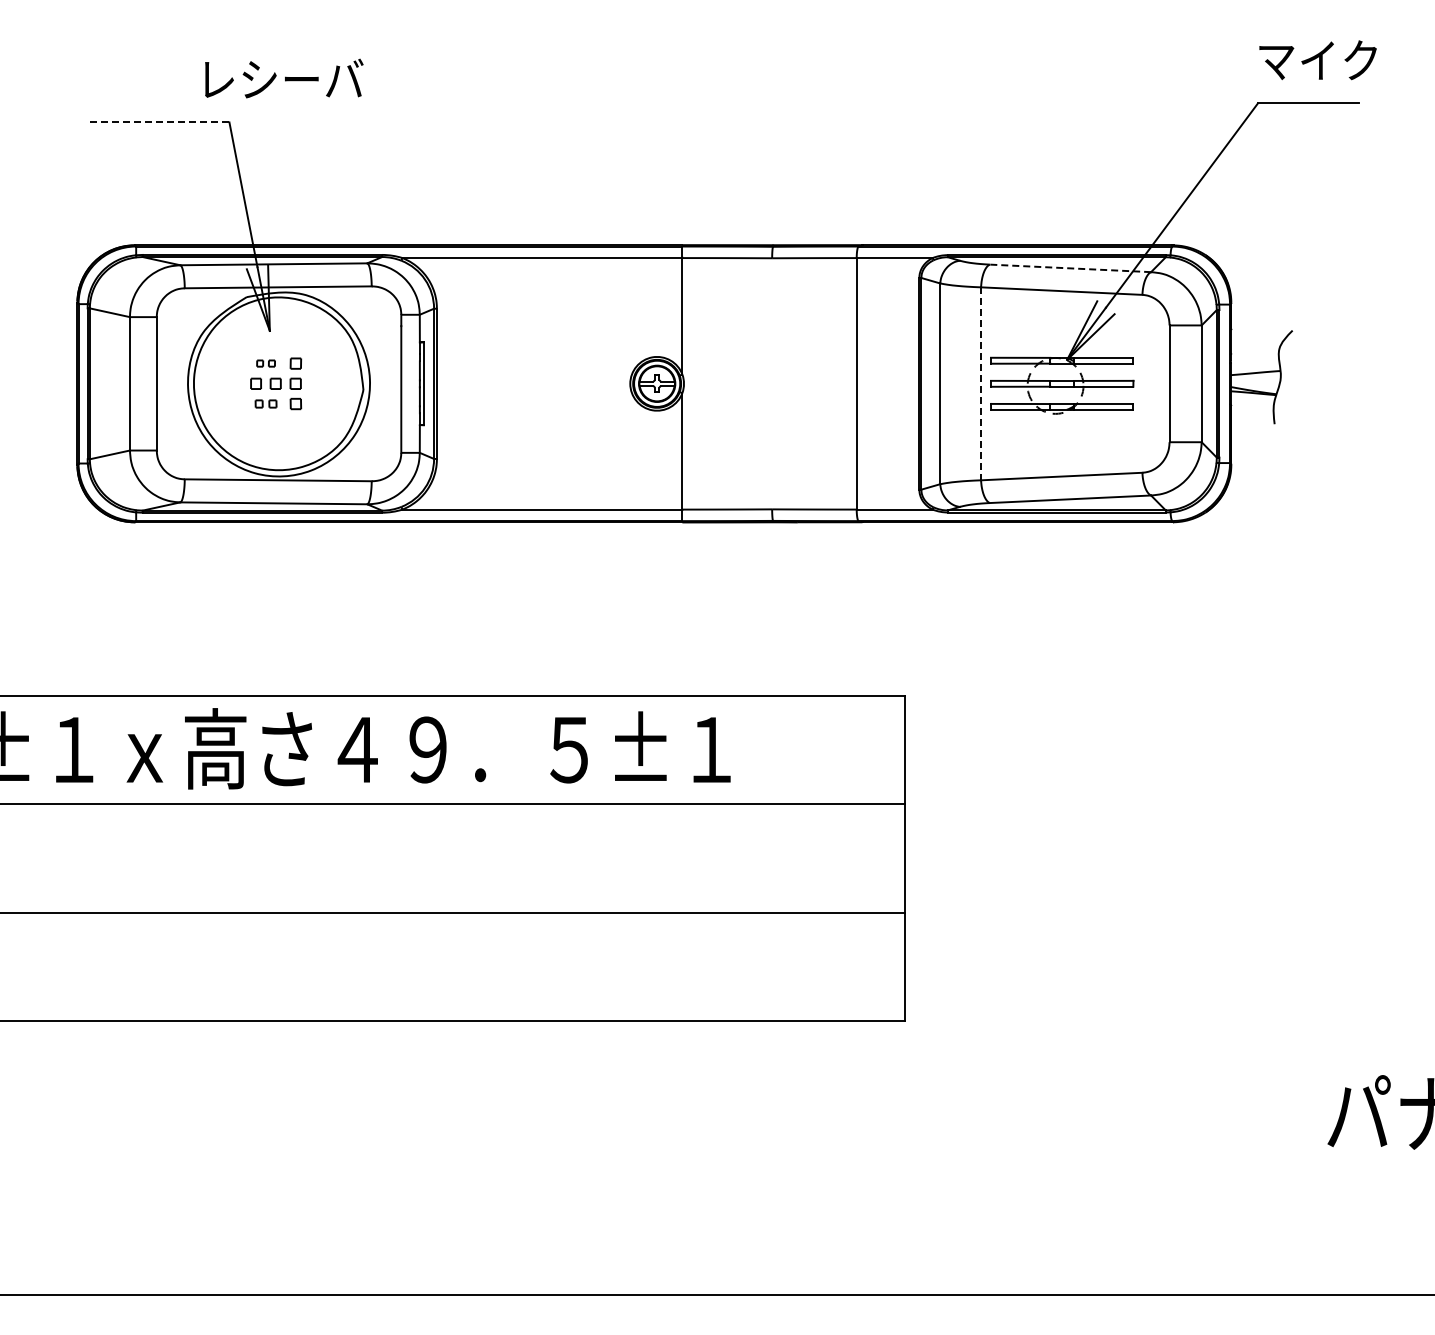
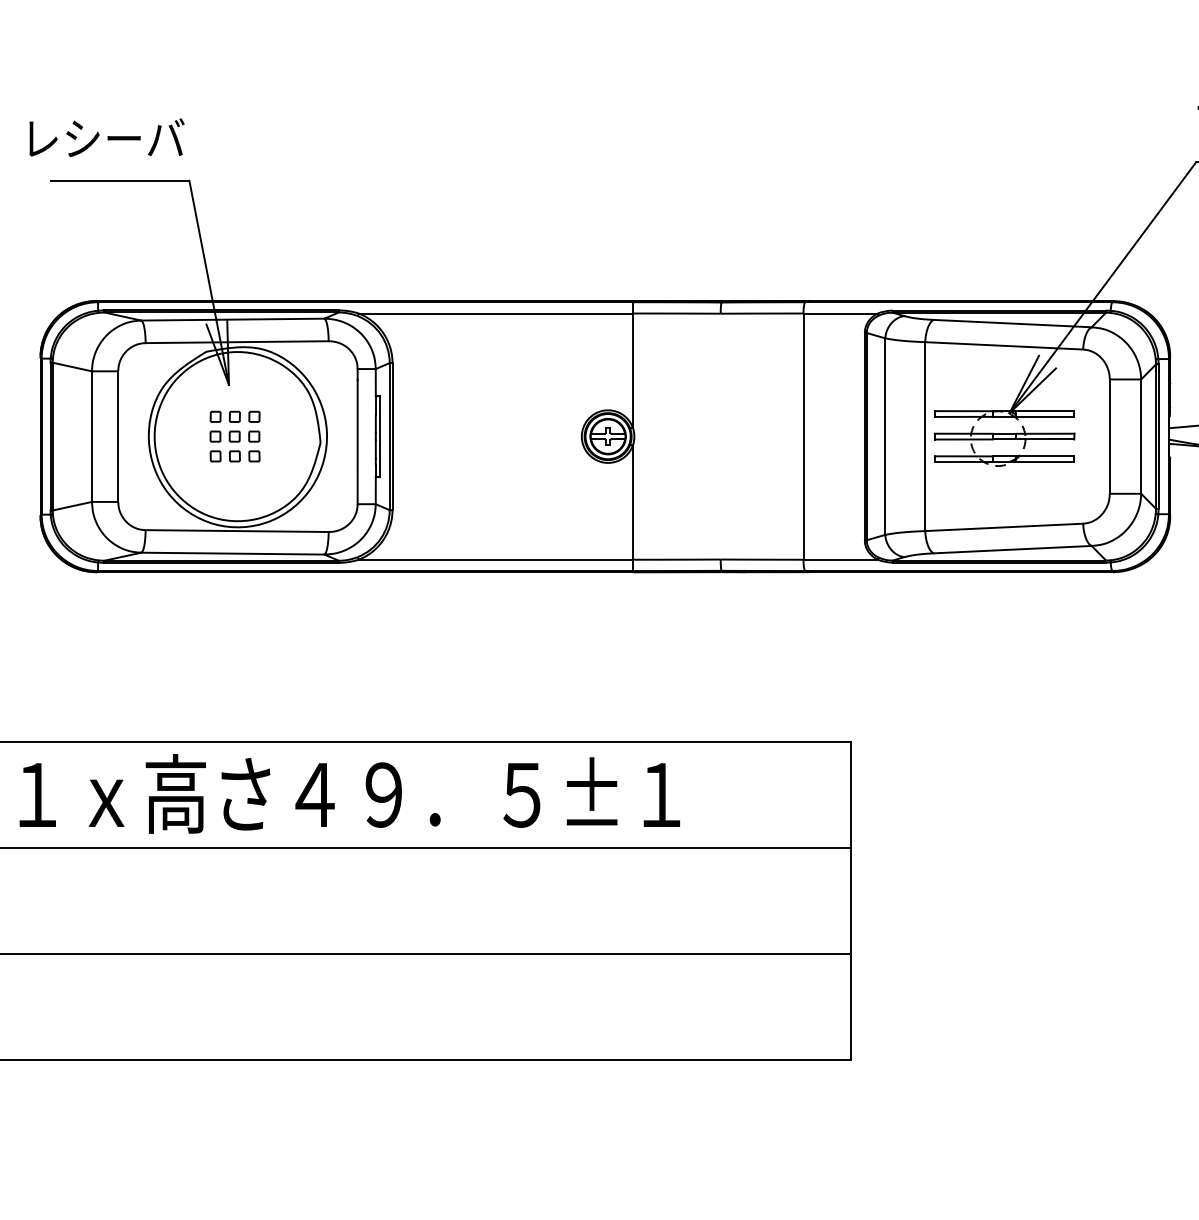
text: (284, 78) -> (107, 137), moved
line: (158, 122) -> (119, 180), dashed -> solid
line: (1070, 268) -> (1012, 323), dashed -> solid
part: (265, 363) -> (224, 416), size x1.67
line: (981, 384) -> (925, 437), dashed -> solid
part: (265, 403) -> (224, 455), size x1.43

